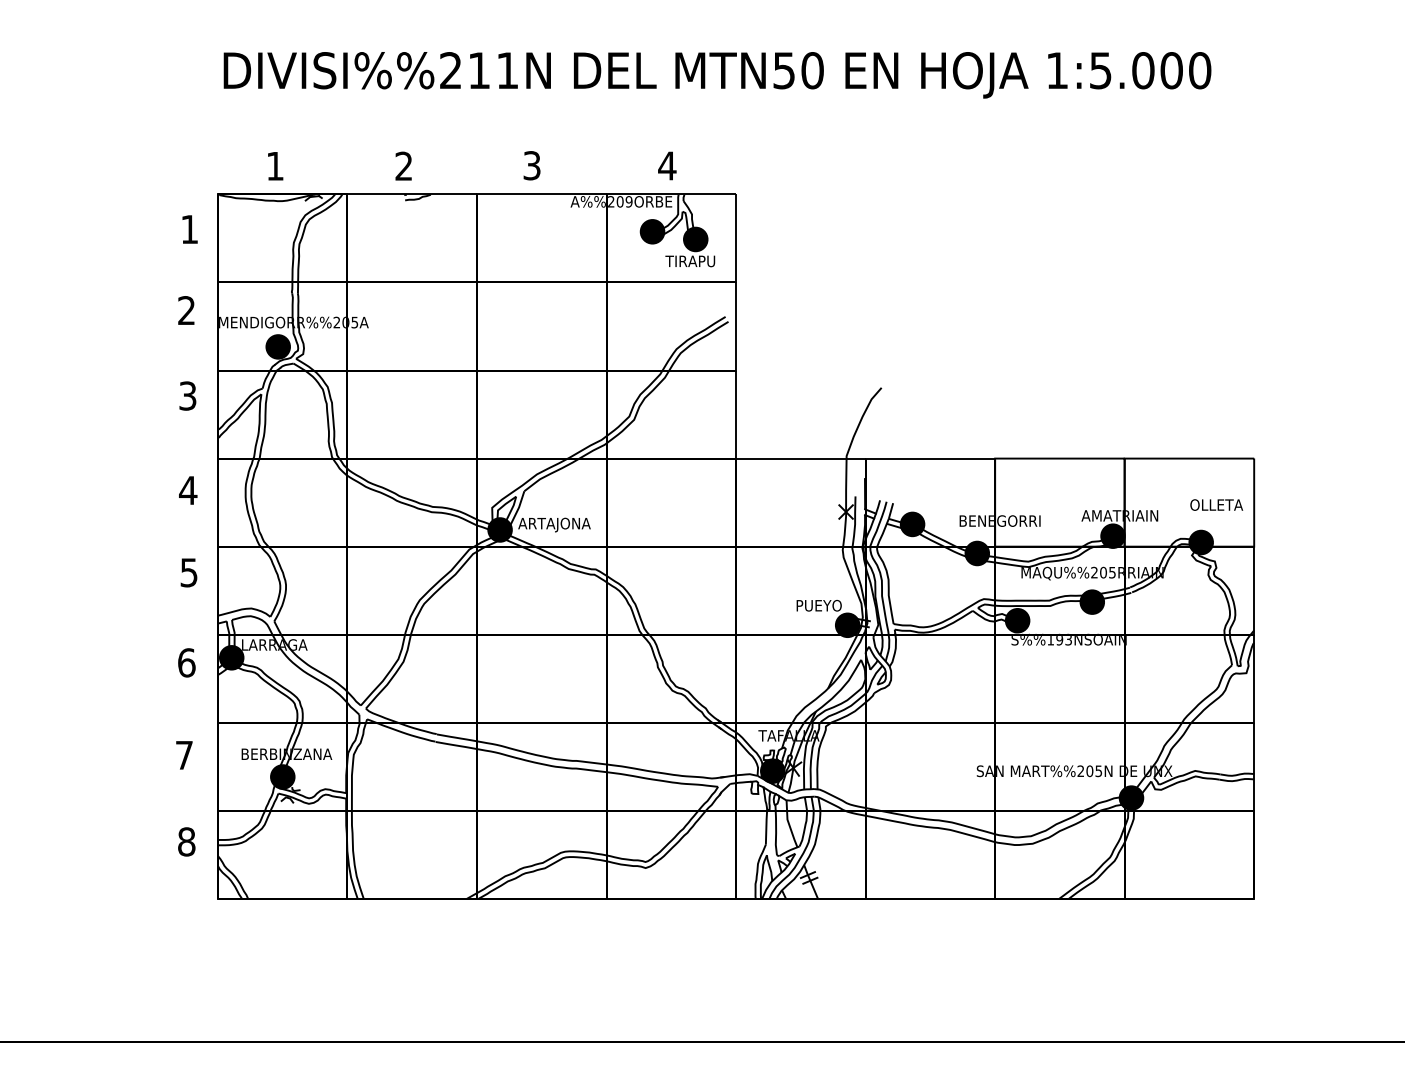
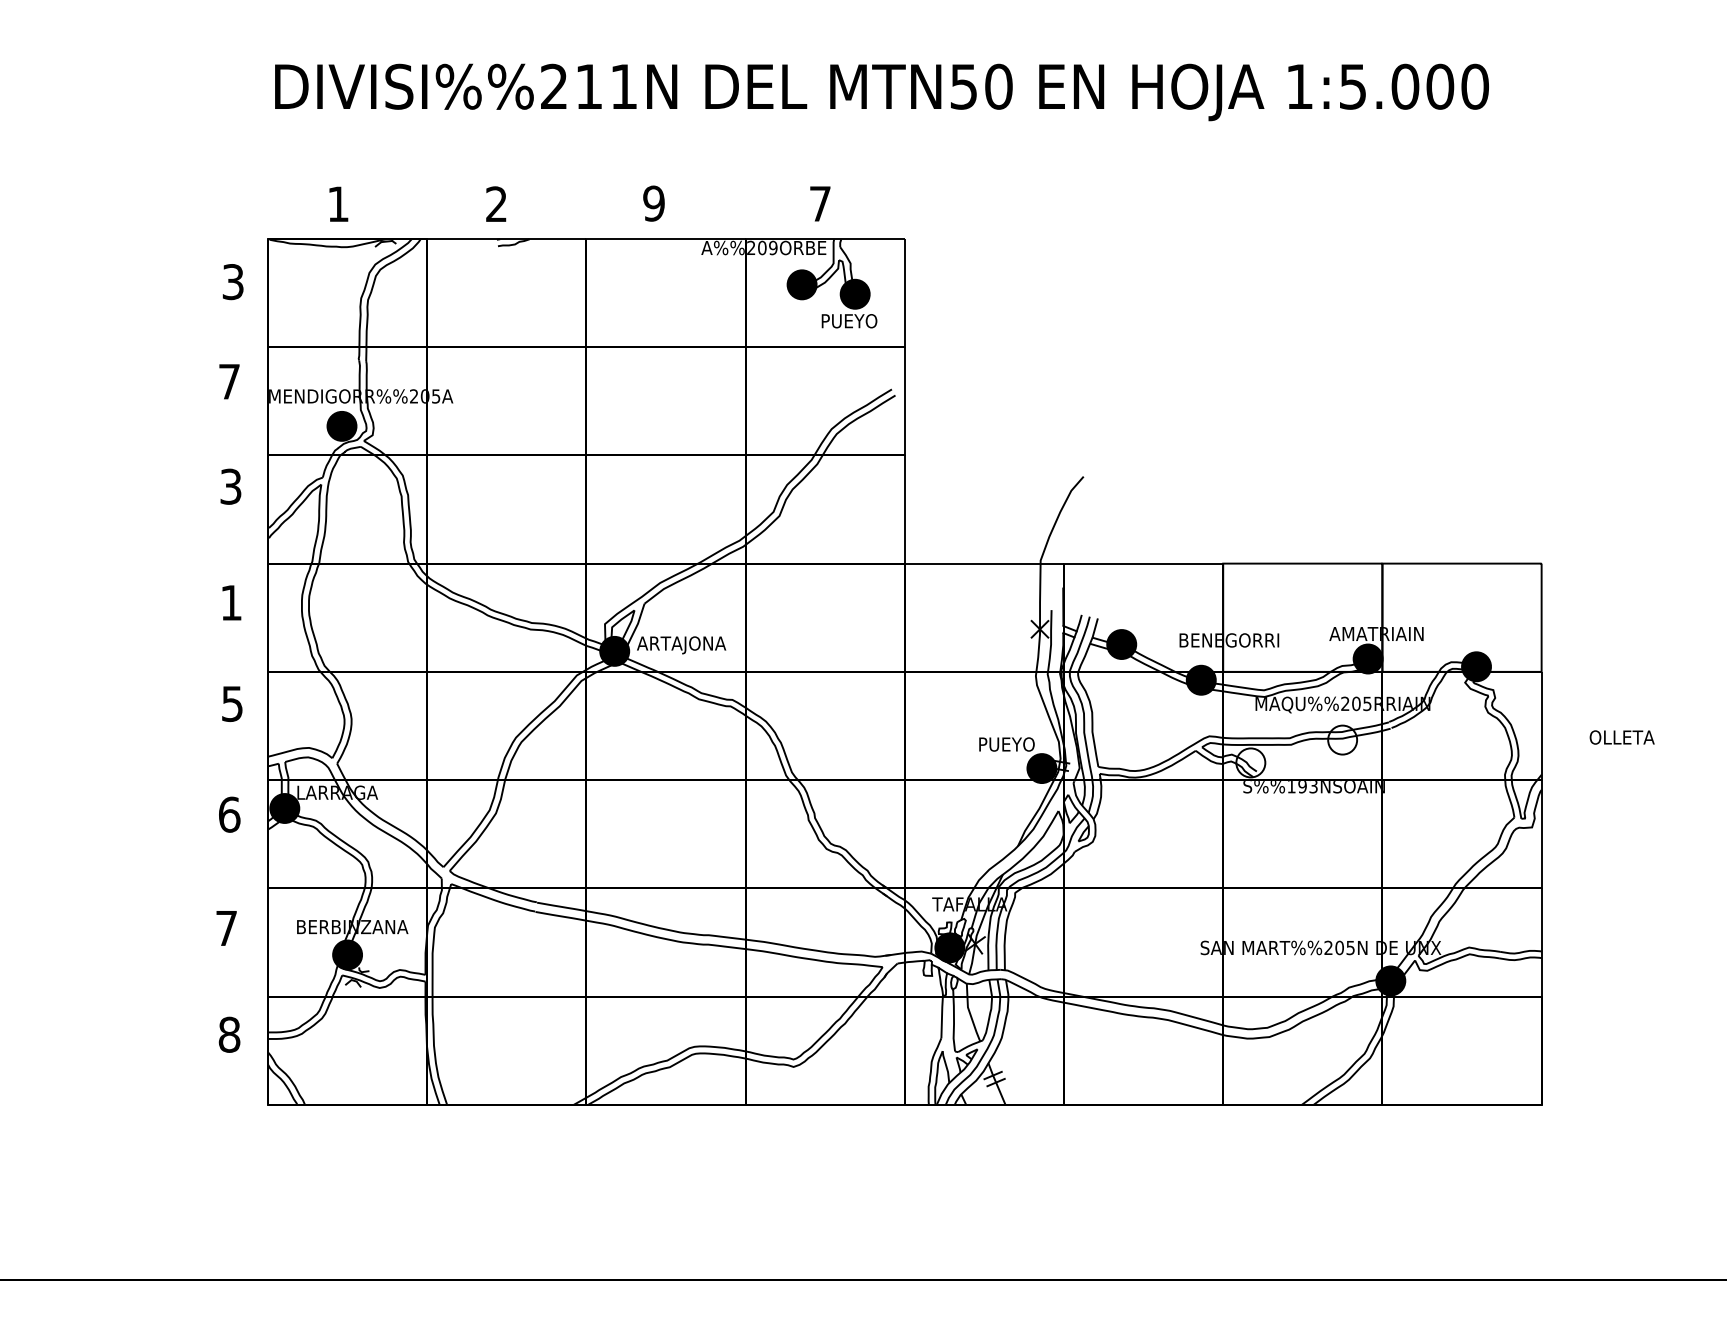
text: (531, 165) -> (653, 203), 3 -> 9
text: (667, 165) -> (820, 203), 4 -> 7
text: (189, 229) -> (232, 282), 1 -> 3
text: (690, 261) -> (848, 321), TIRAPU -> PUEYO
text: (186, 310) -> (229, 381), 2 -> 7
text: (188, 490) -> (231, 602), 4 -> 1
text: (1216, 504) -> (1621, 736), moved
fill: (1092, 601) -> (1342, 739), removed
fill: (1017, 620) -> (1250, 762), removed

